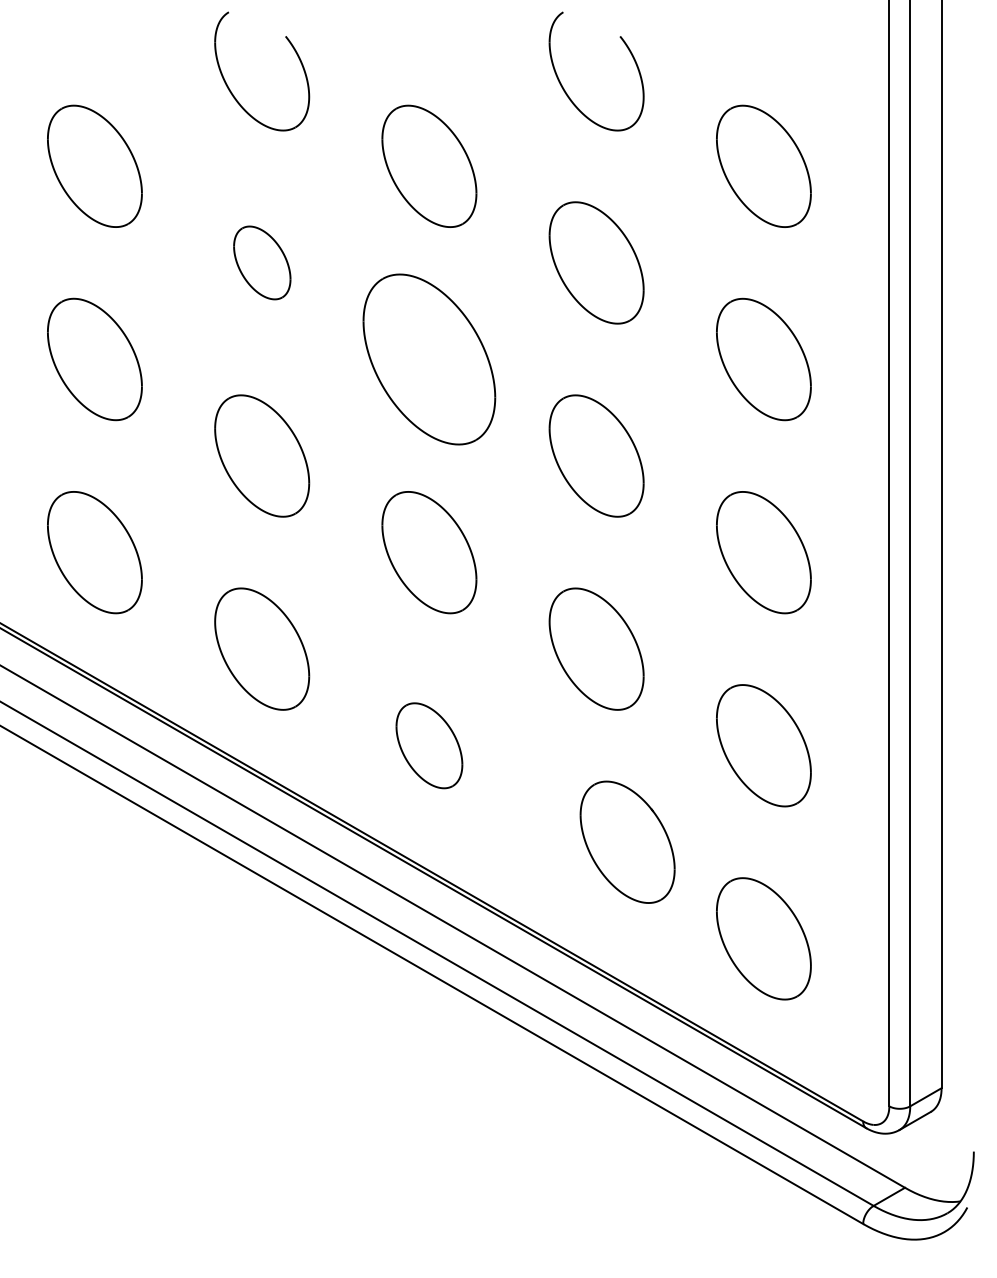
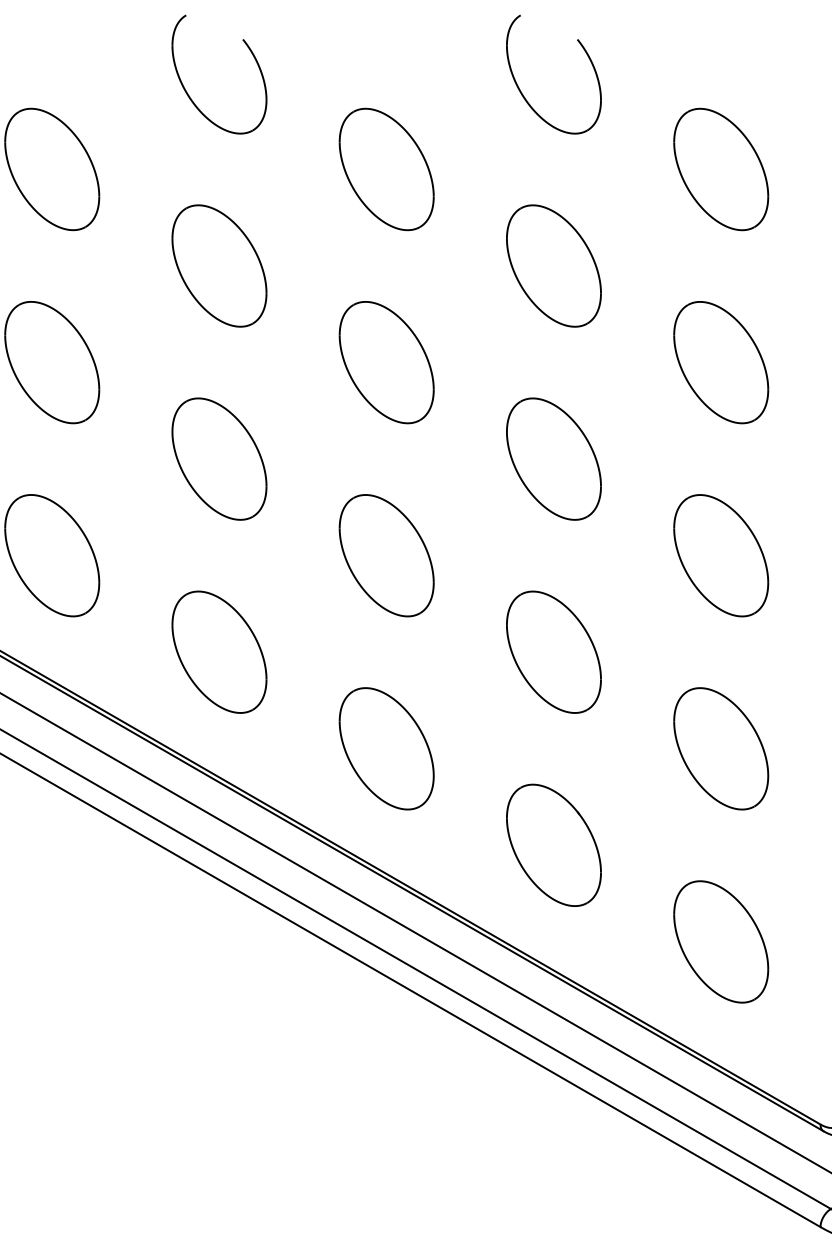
part: (262, 262) -> (219, 265), size x1.67
part: (429, 359) -> (386, 362), size x0.71
part: (429, 745) -> (386, 748), size x1.43
part: (627, 841) -> (553, 844), moved

